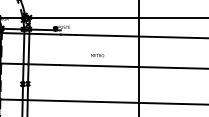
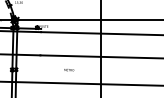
text: (97, 56) -> (69, 70), moved

